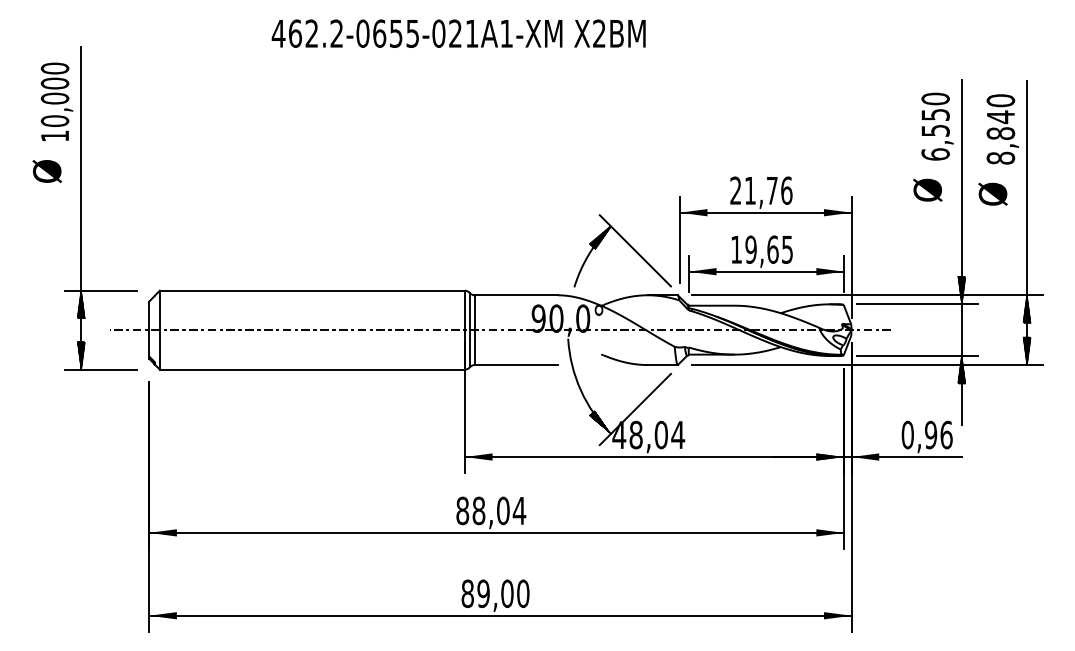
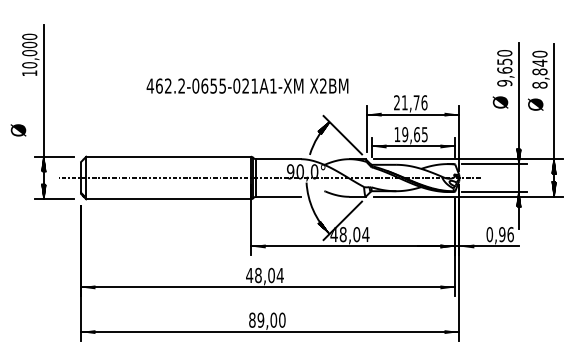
text: (458, 32) -> (247, 85), moved
text: (935, 141) -> (504, 76), 6,550 -> 9,650
text: (47, 171) -> (18, 130), moved
text: (462, 510) -> (249, 275), 88,04 -> 48,04

